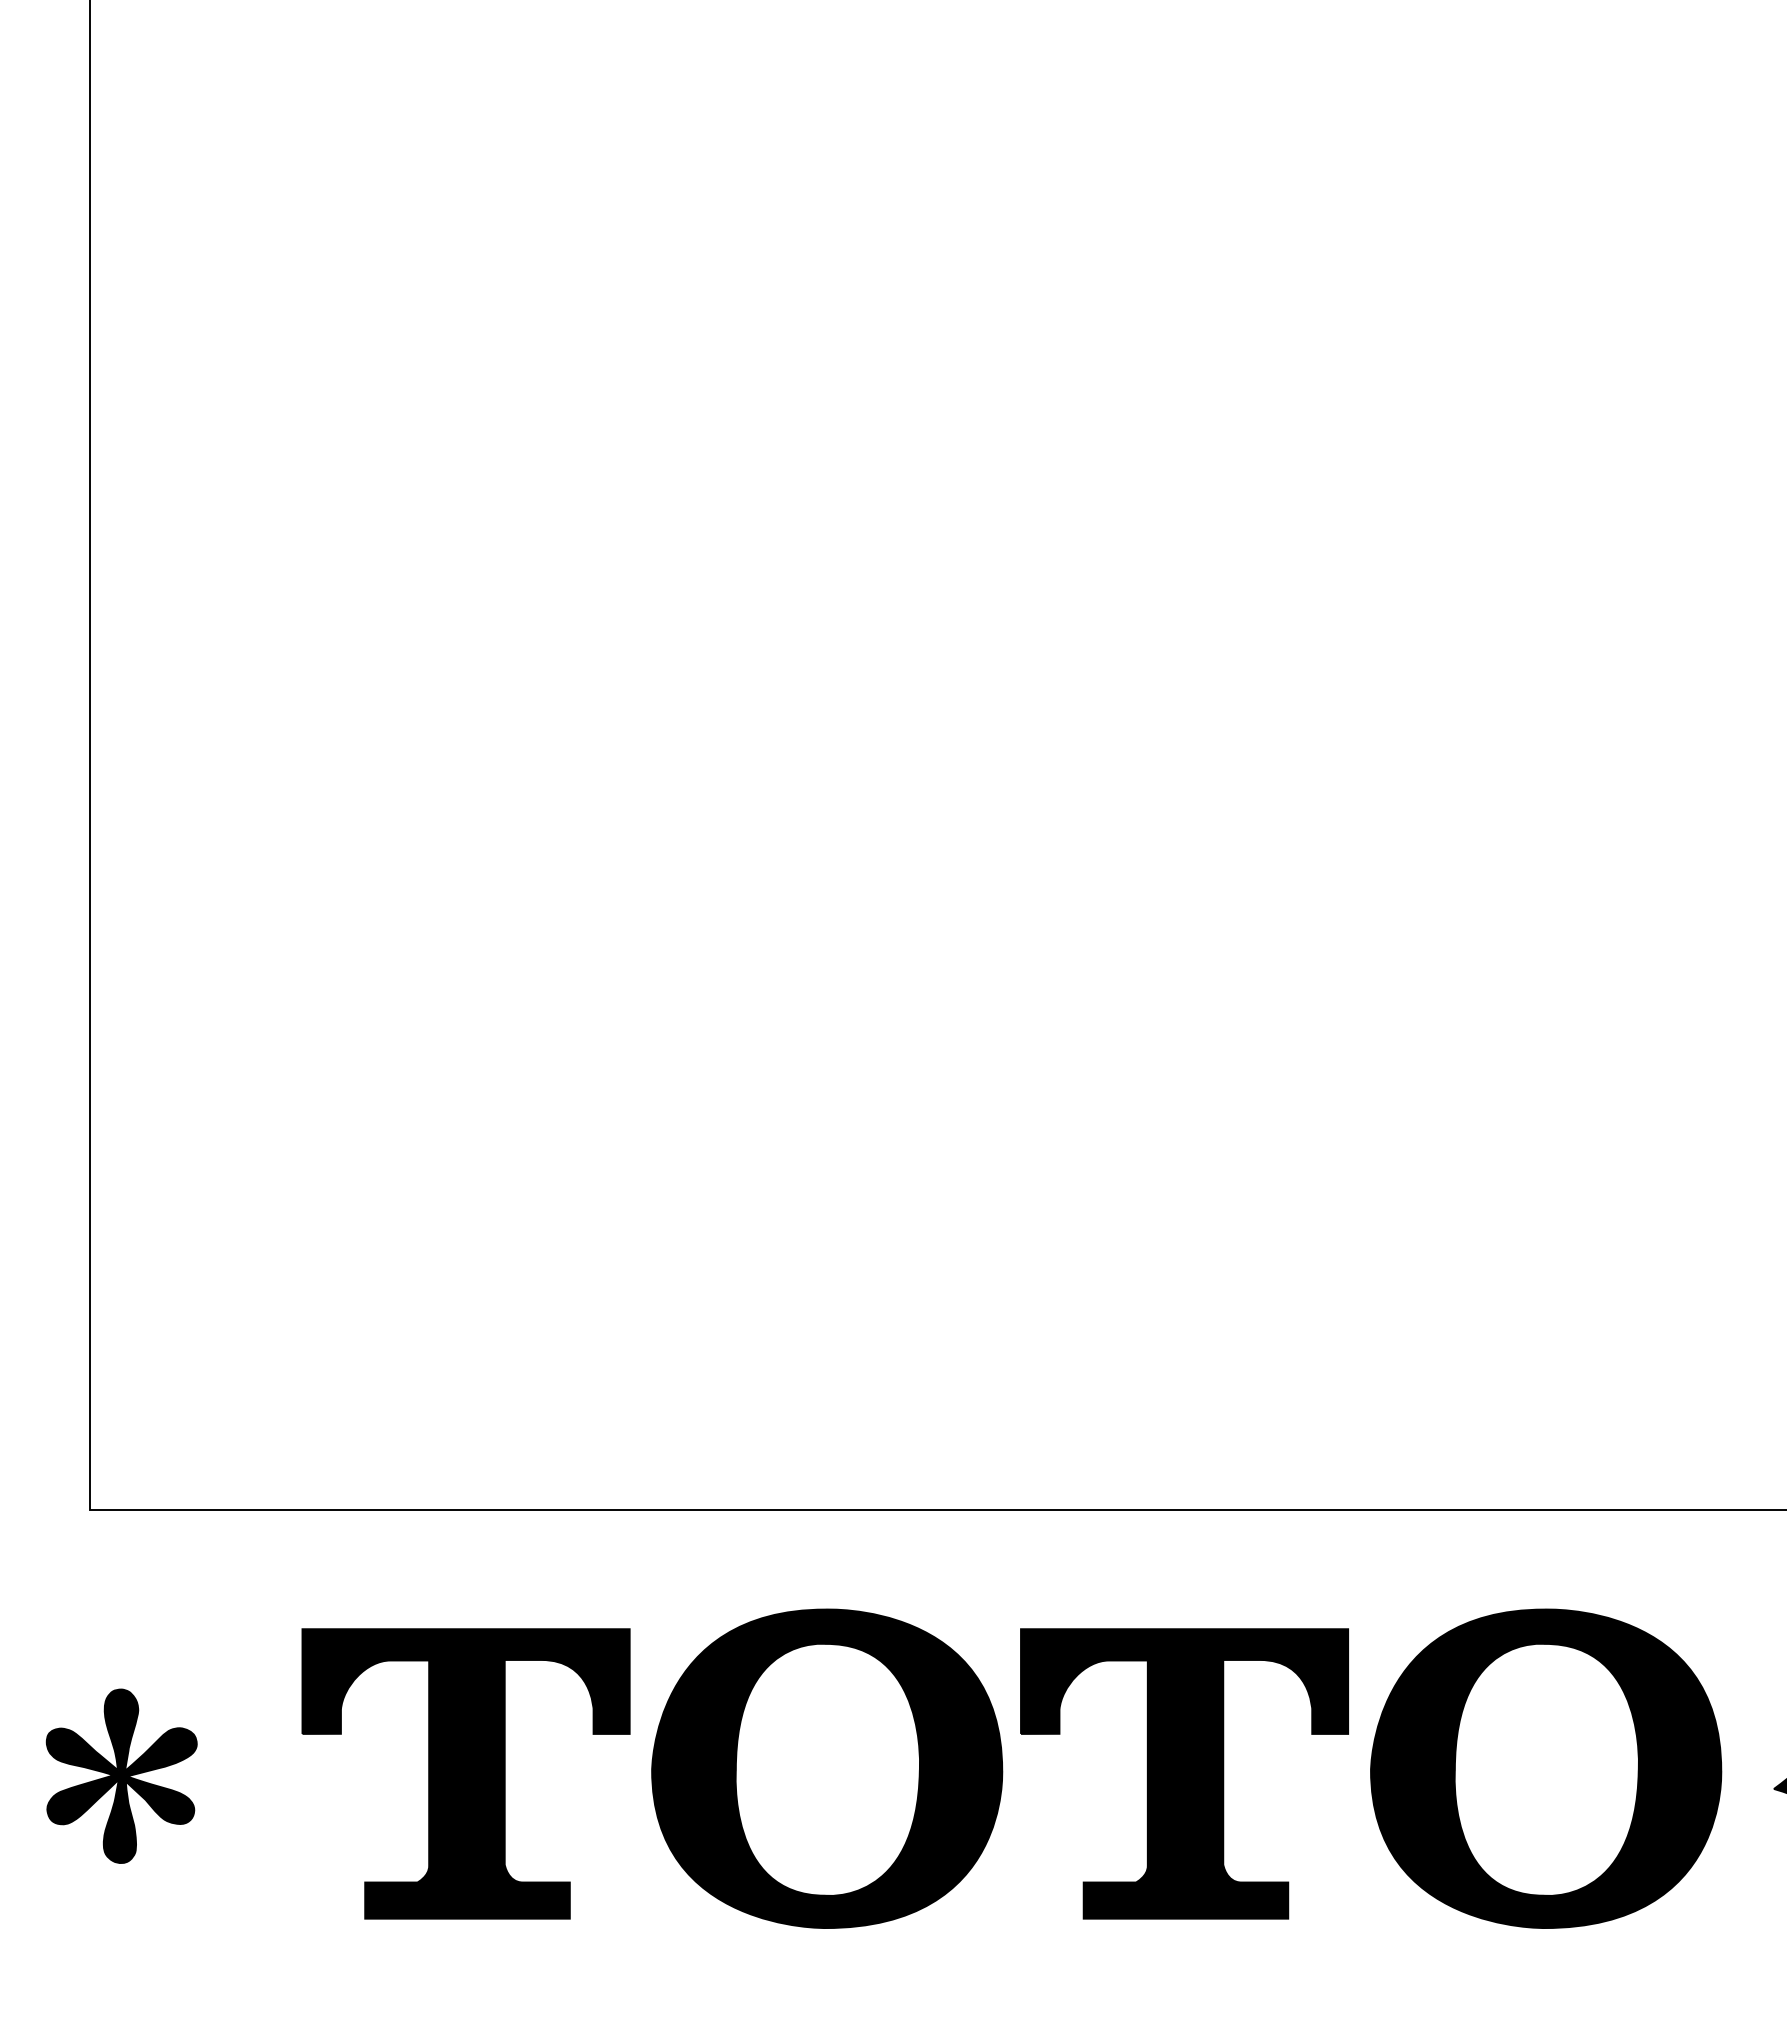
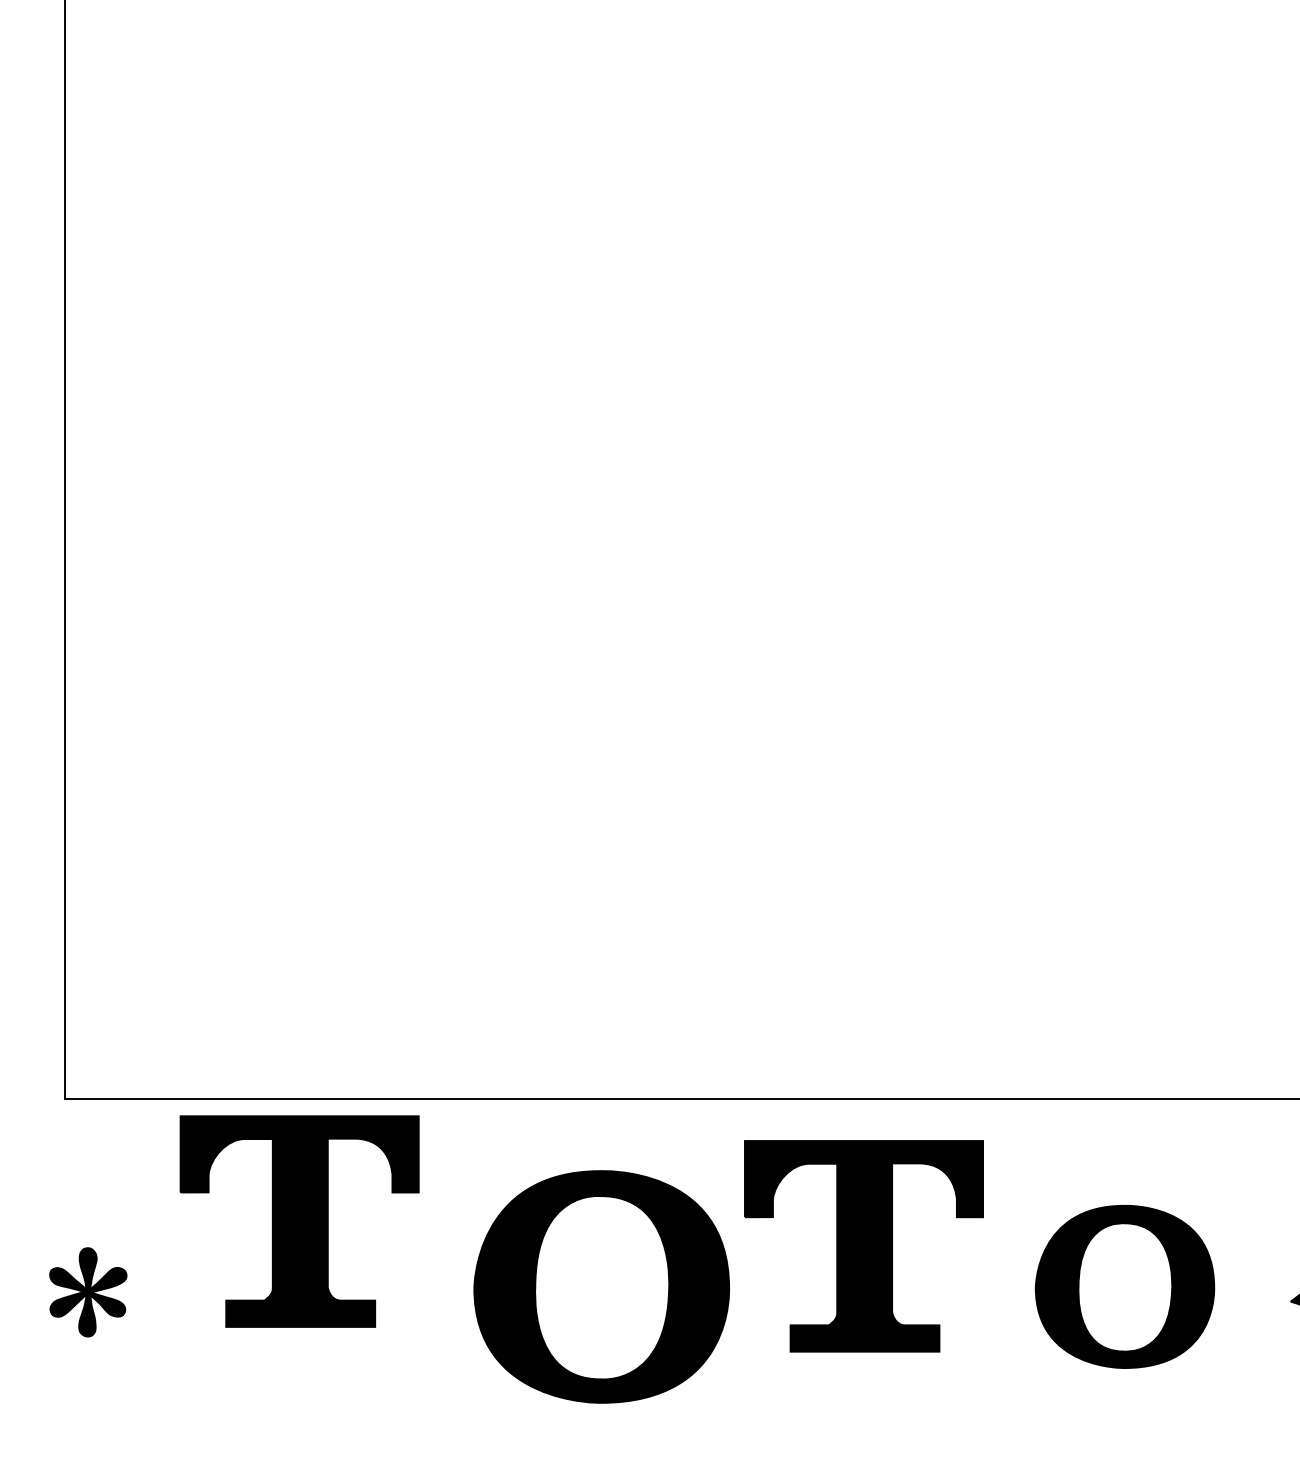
part: (1546, 1768) -> (1125, 1286), size x0.7
part: (465, 1773) -> (299, 1221), moved
part: (1184, 1773) -> (863, 1246), moved
part: (121, 1775) -> (88, 1291), size x0.7

